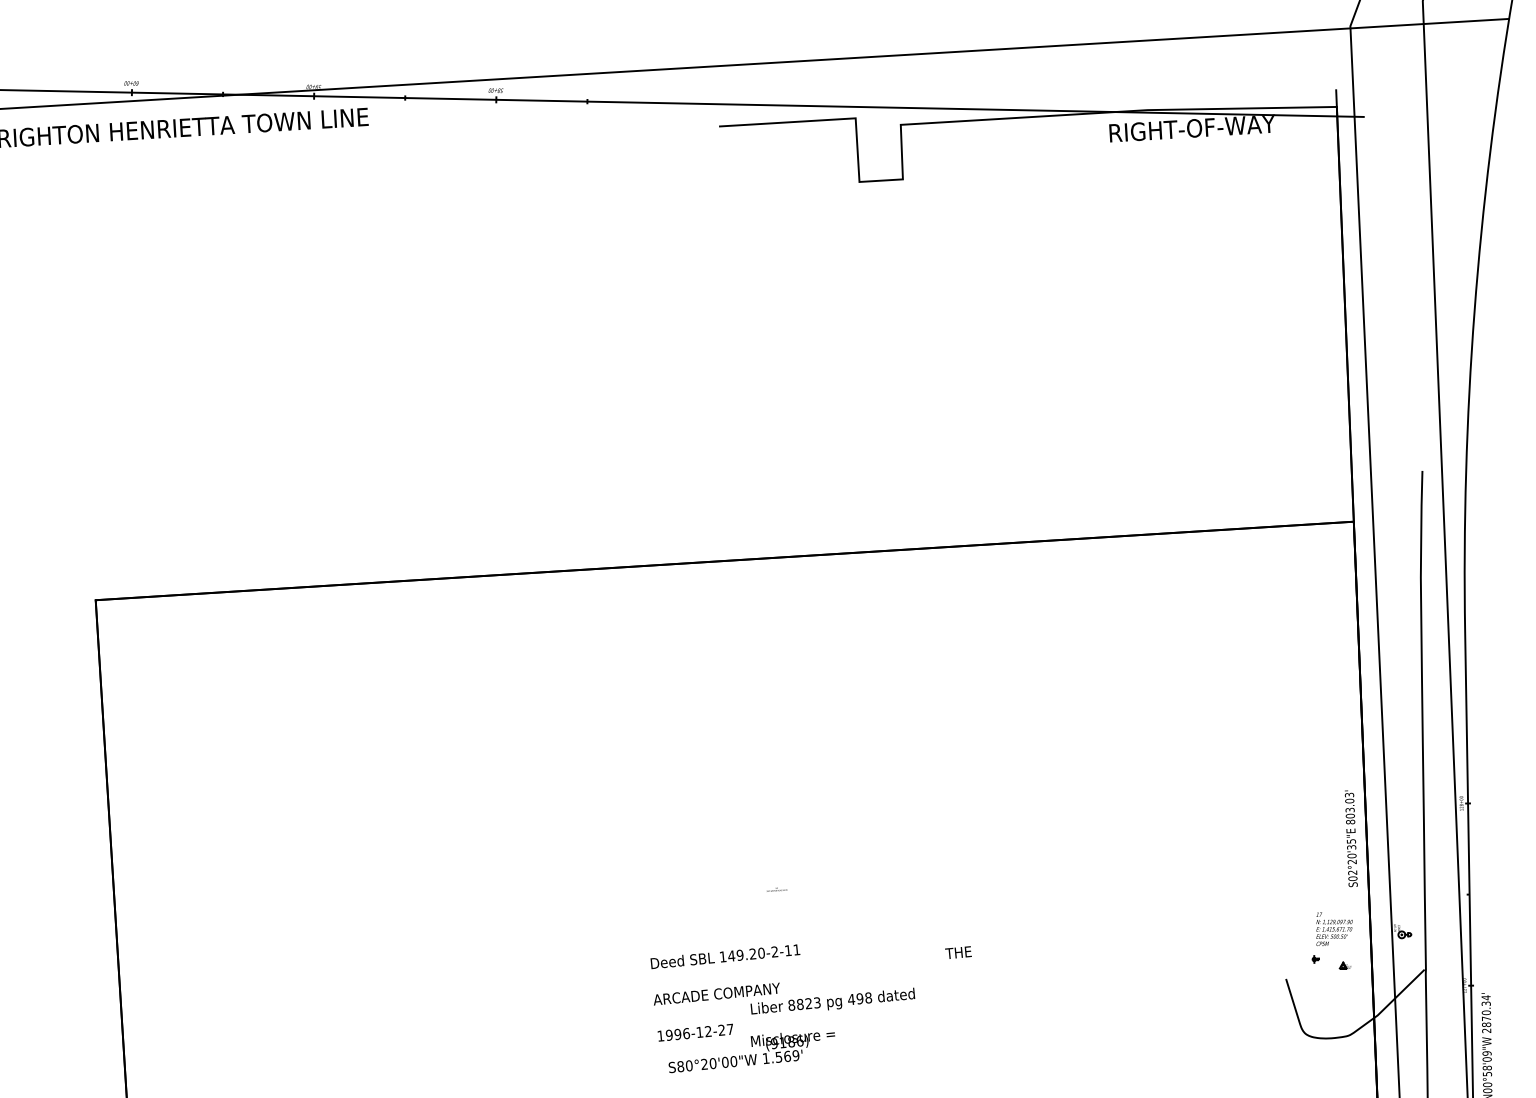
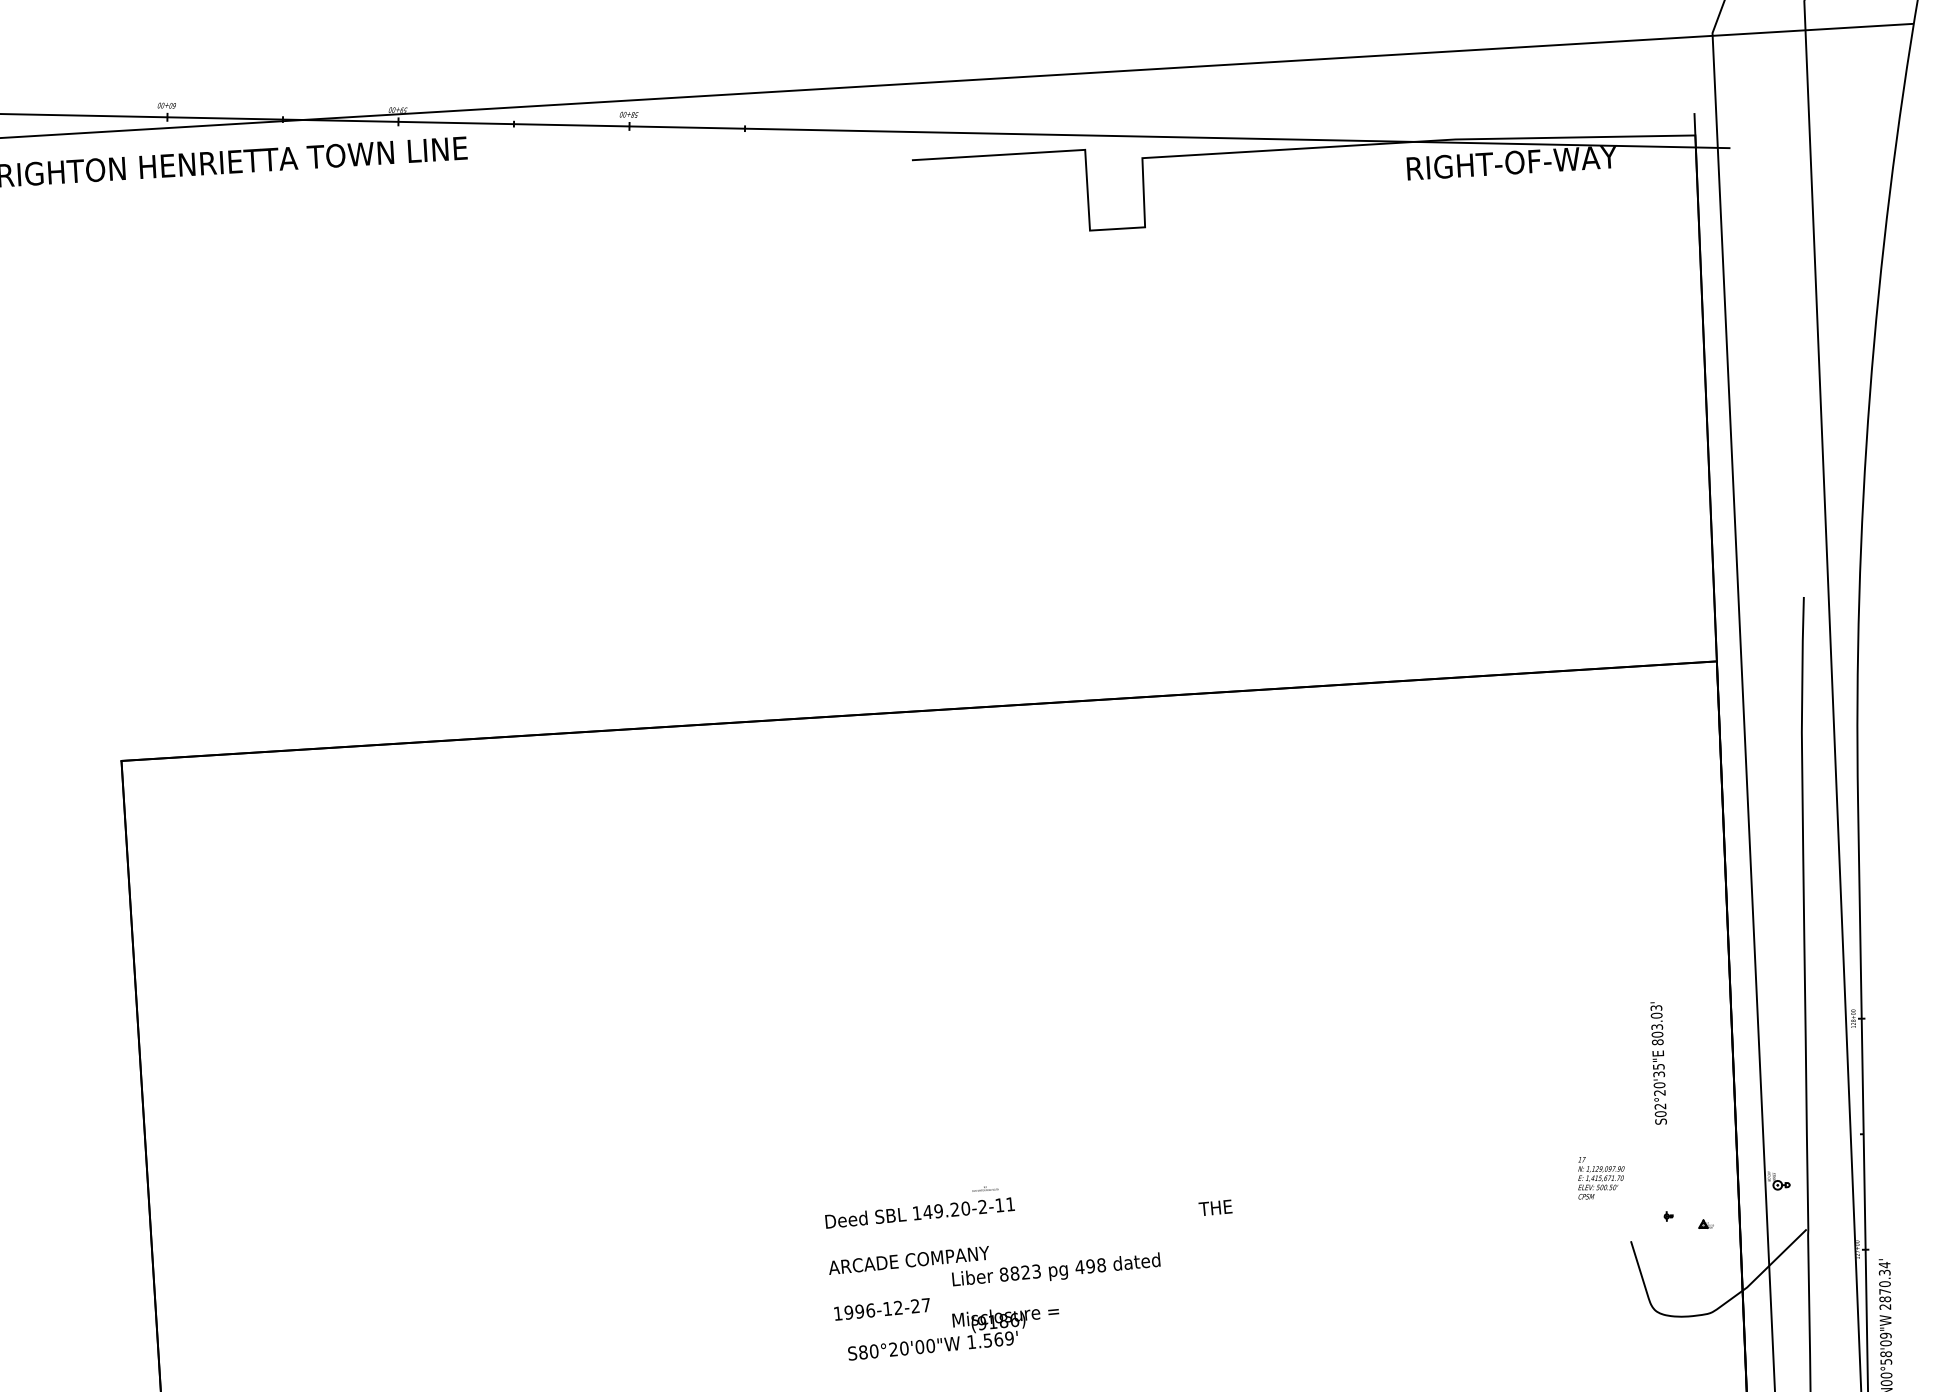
text: (1351, 838) -> (1658, 1063), moved
text: (777, 889) -> (985, 1188), moved
text: (1334, 929) -> (1601, 1178), moved

